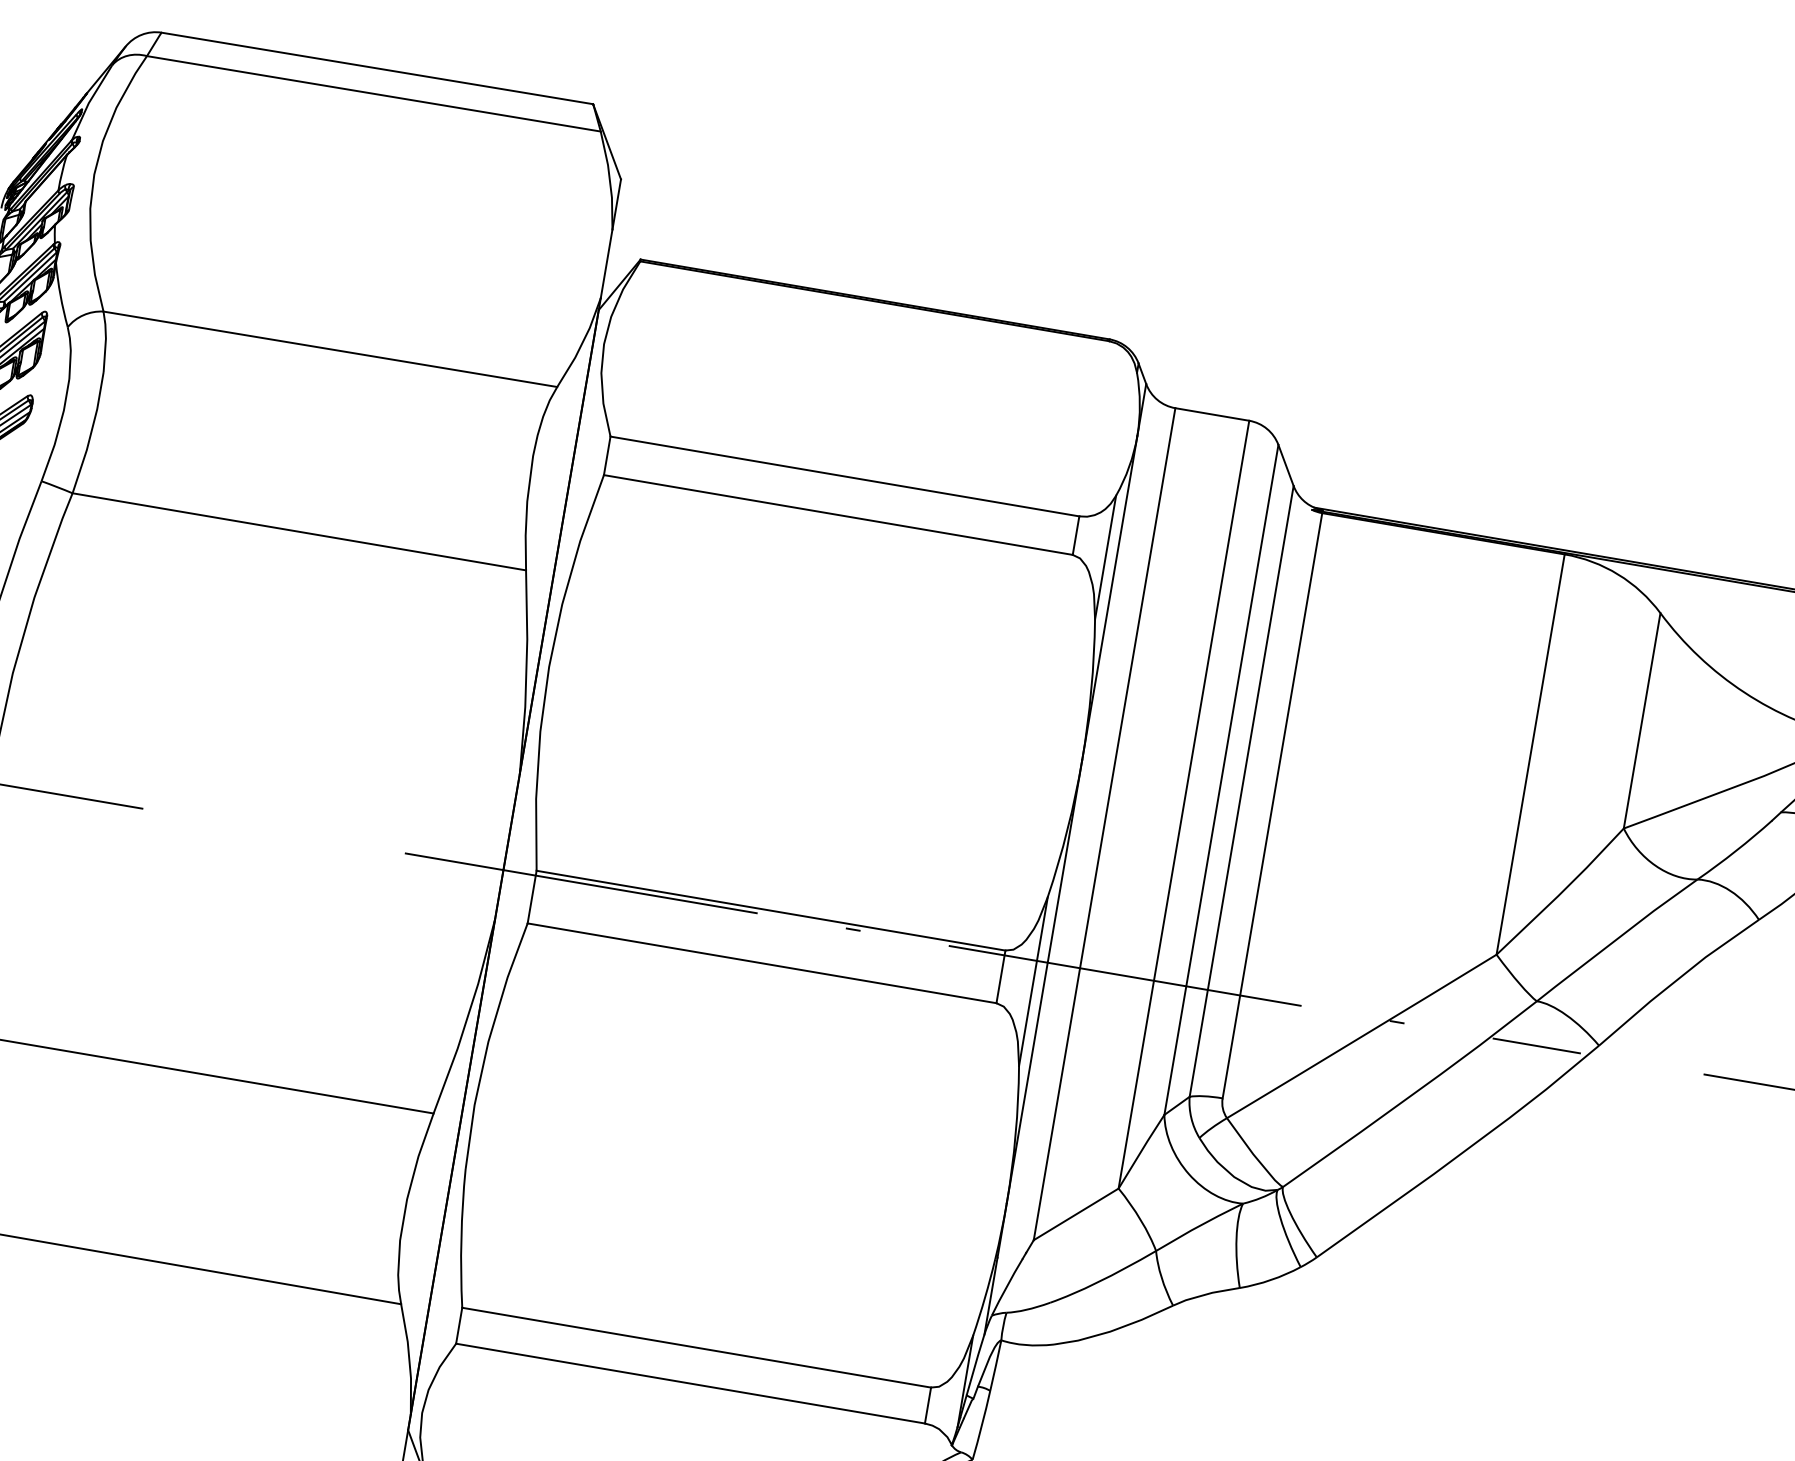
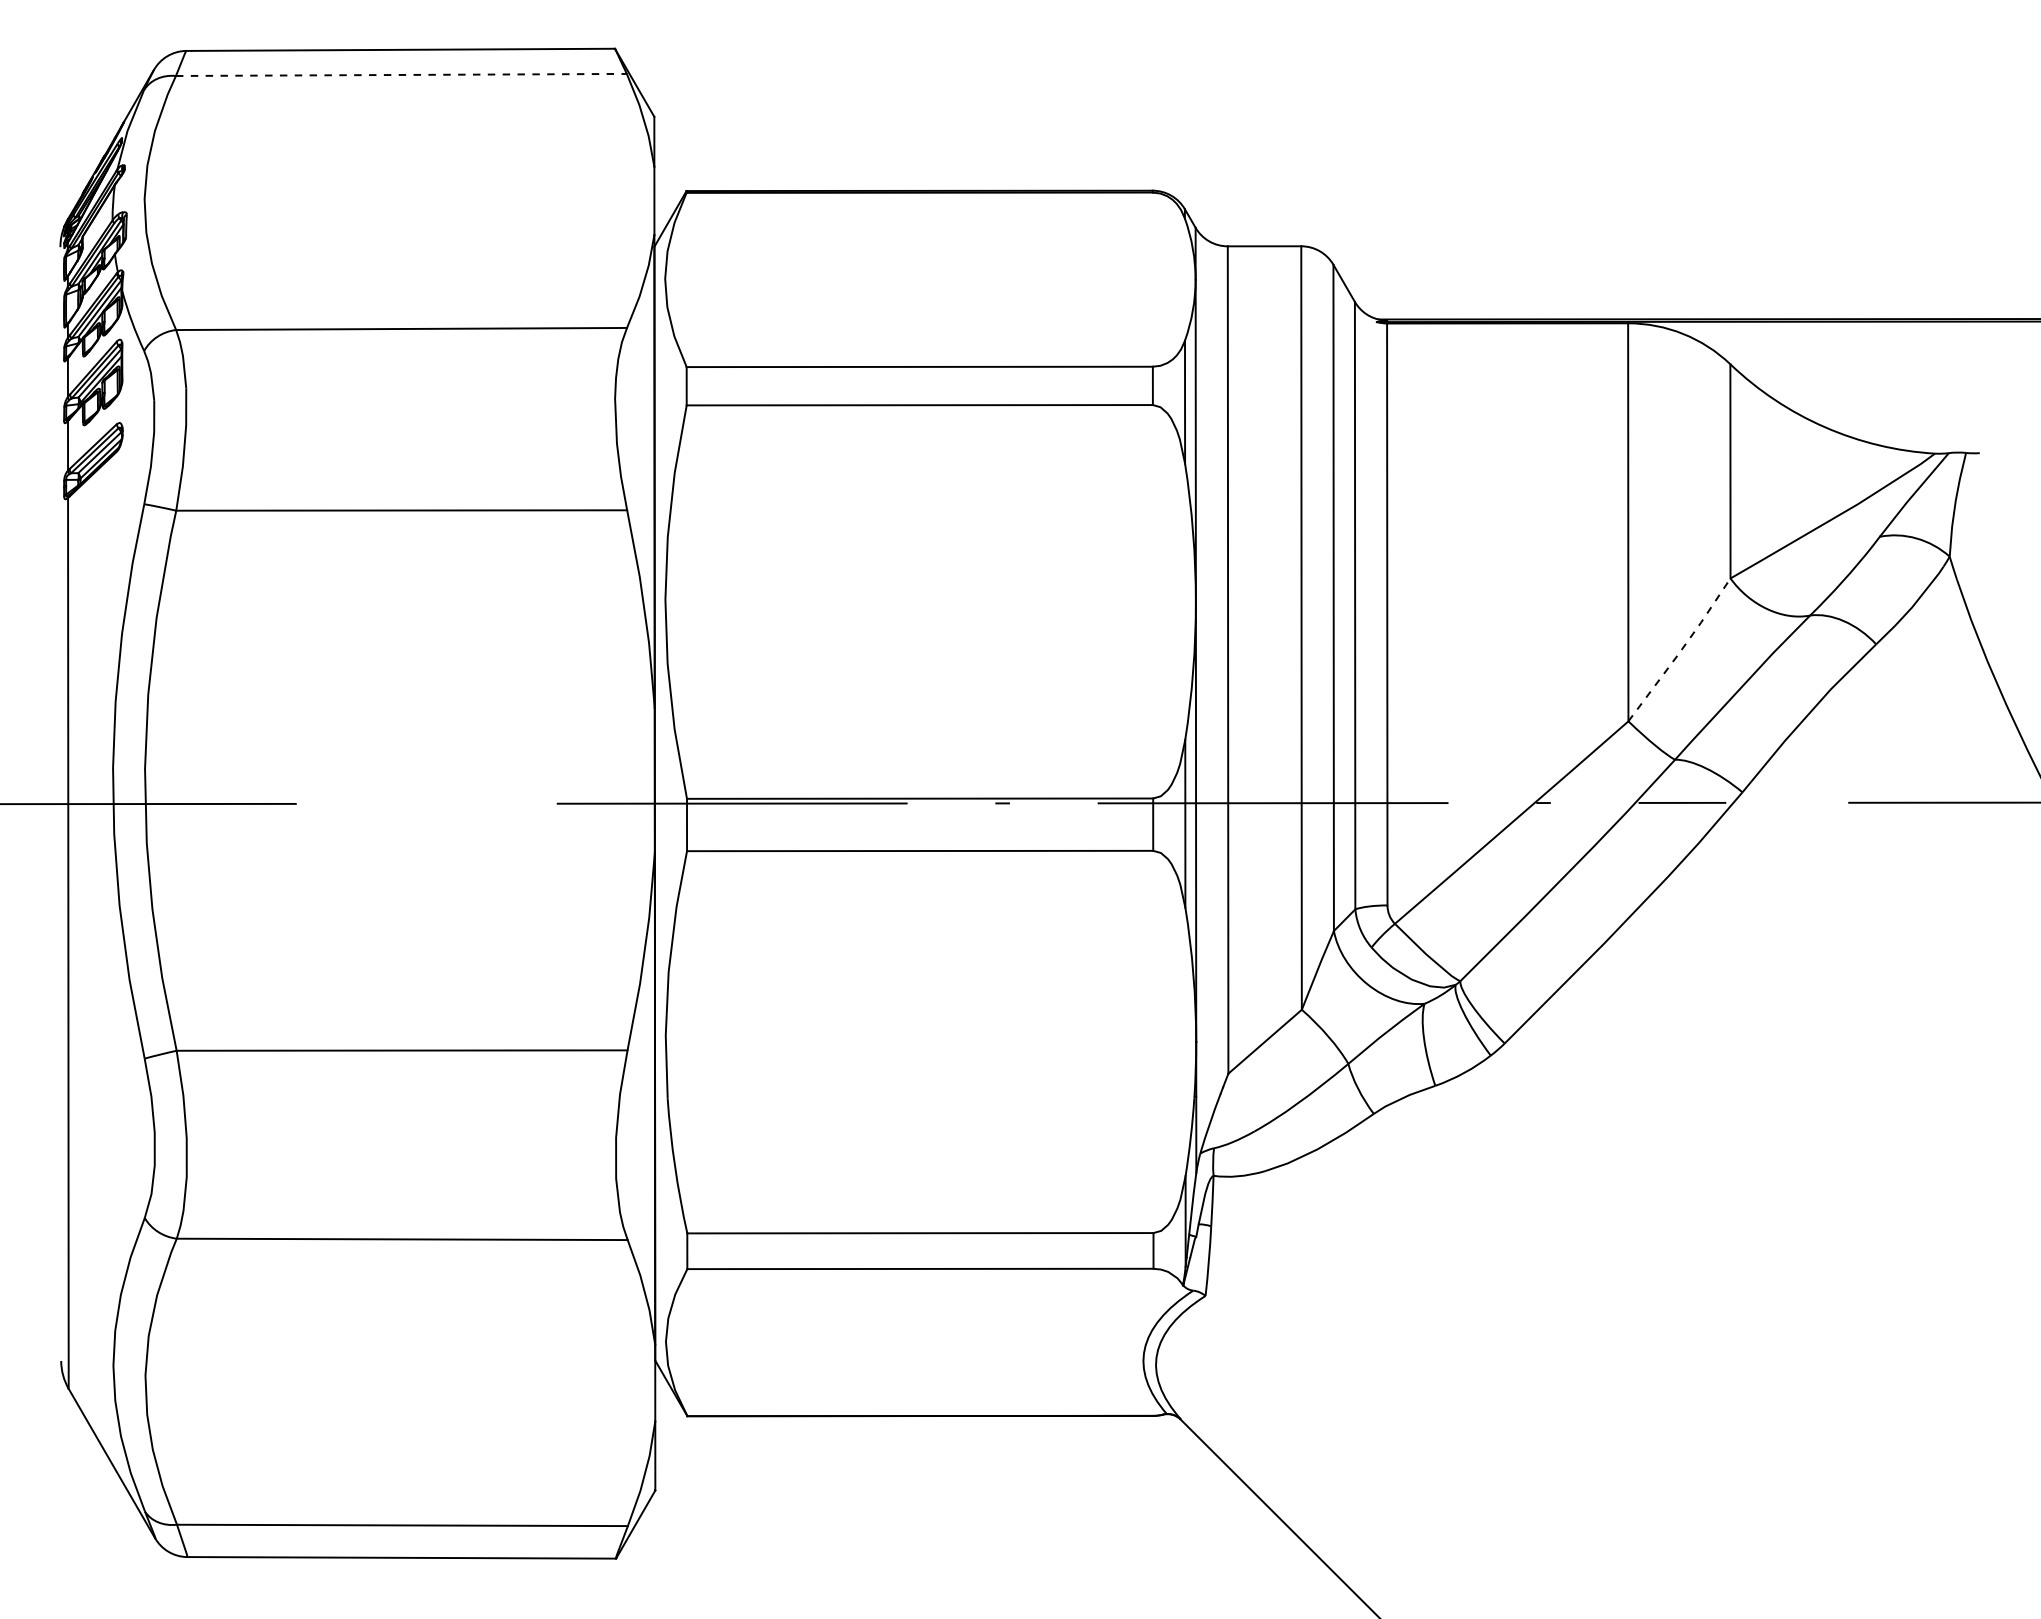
line: (374, 93) -> (401, 74), solid -> dashed
line: (1562, 892) -> (1681, 650), solid -> dashed

